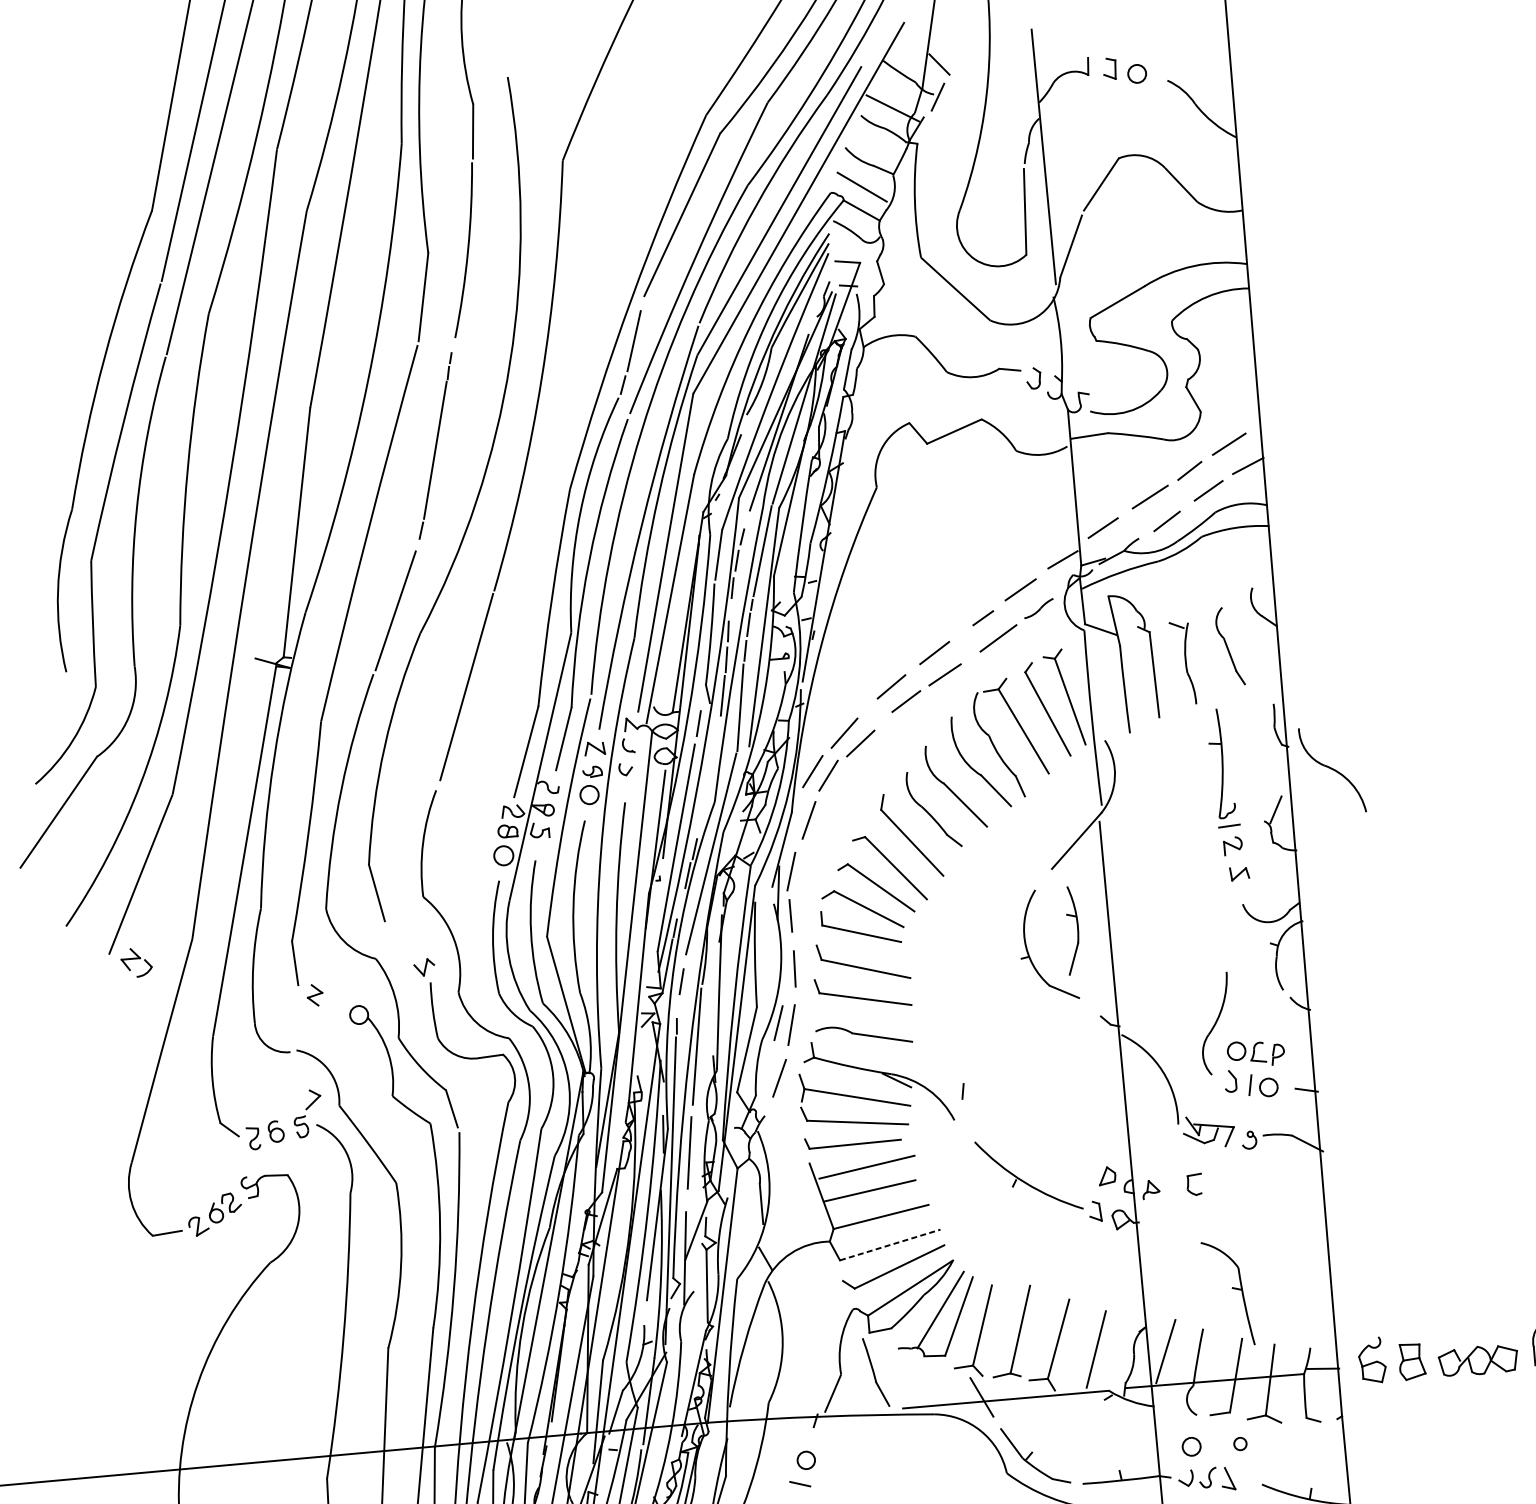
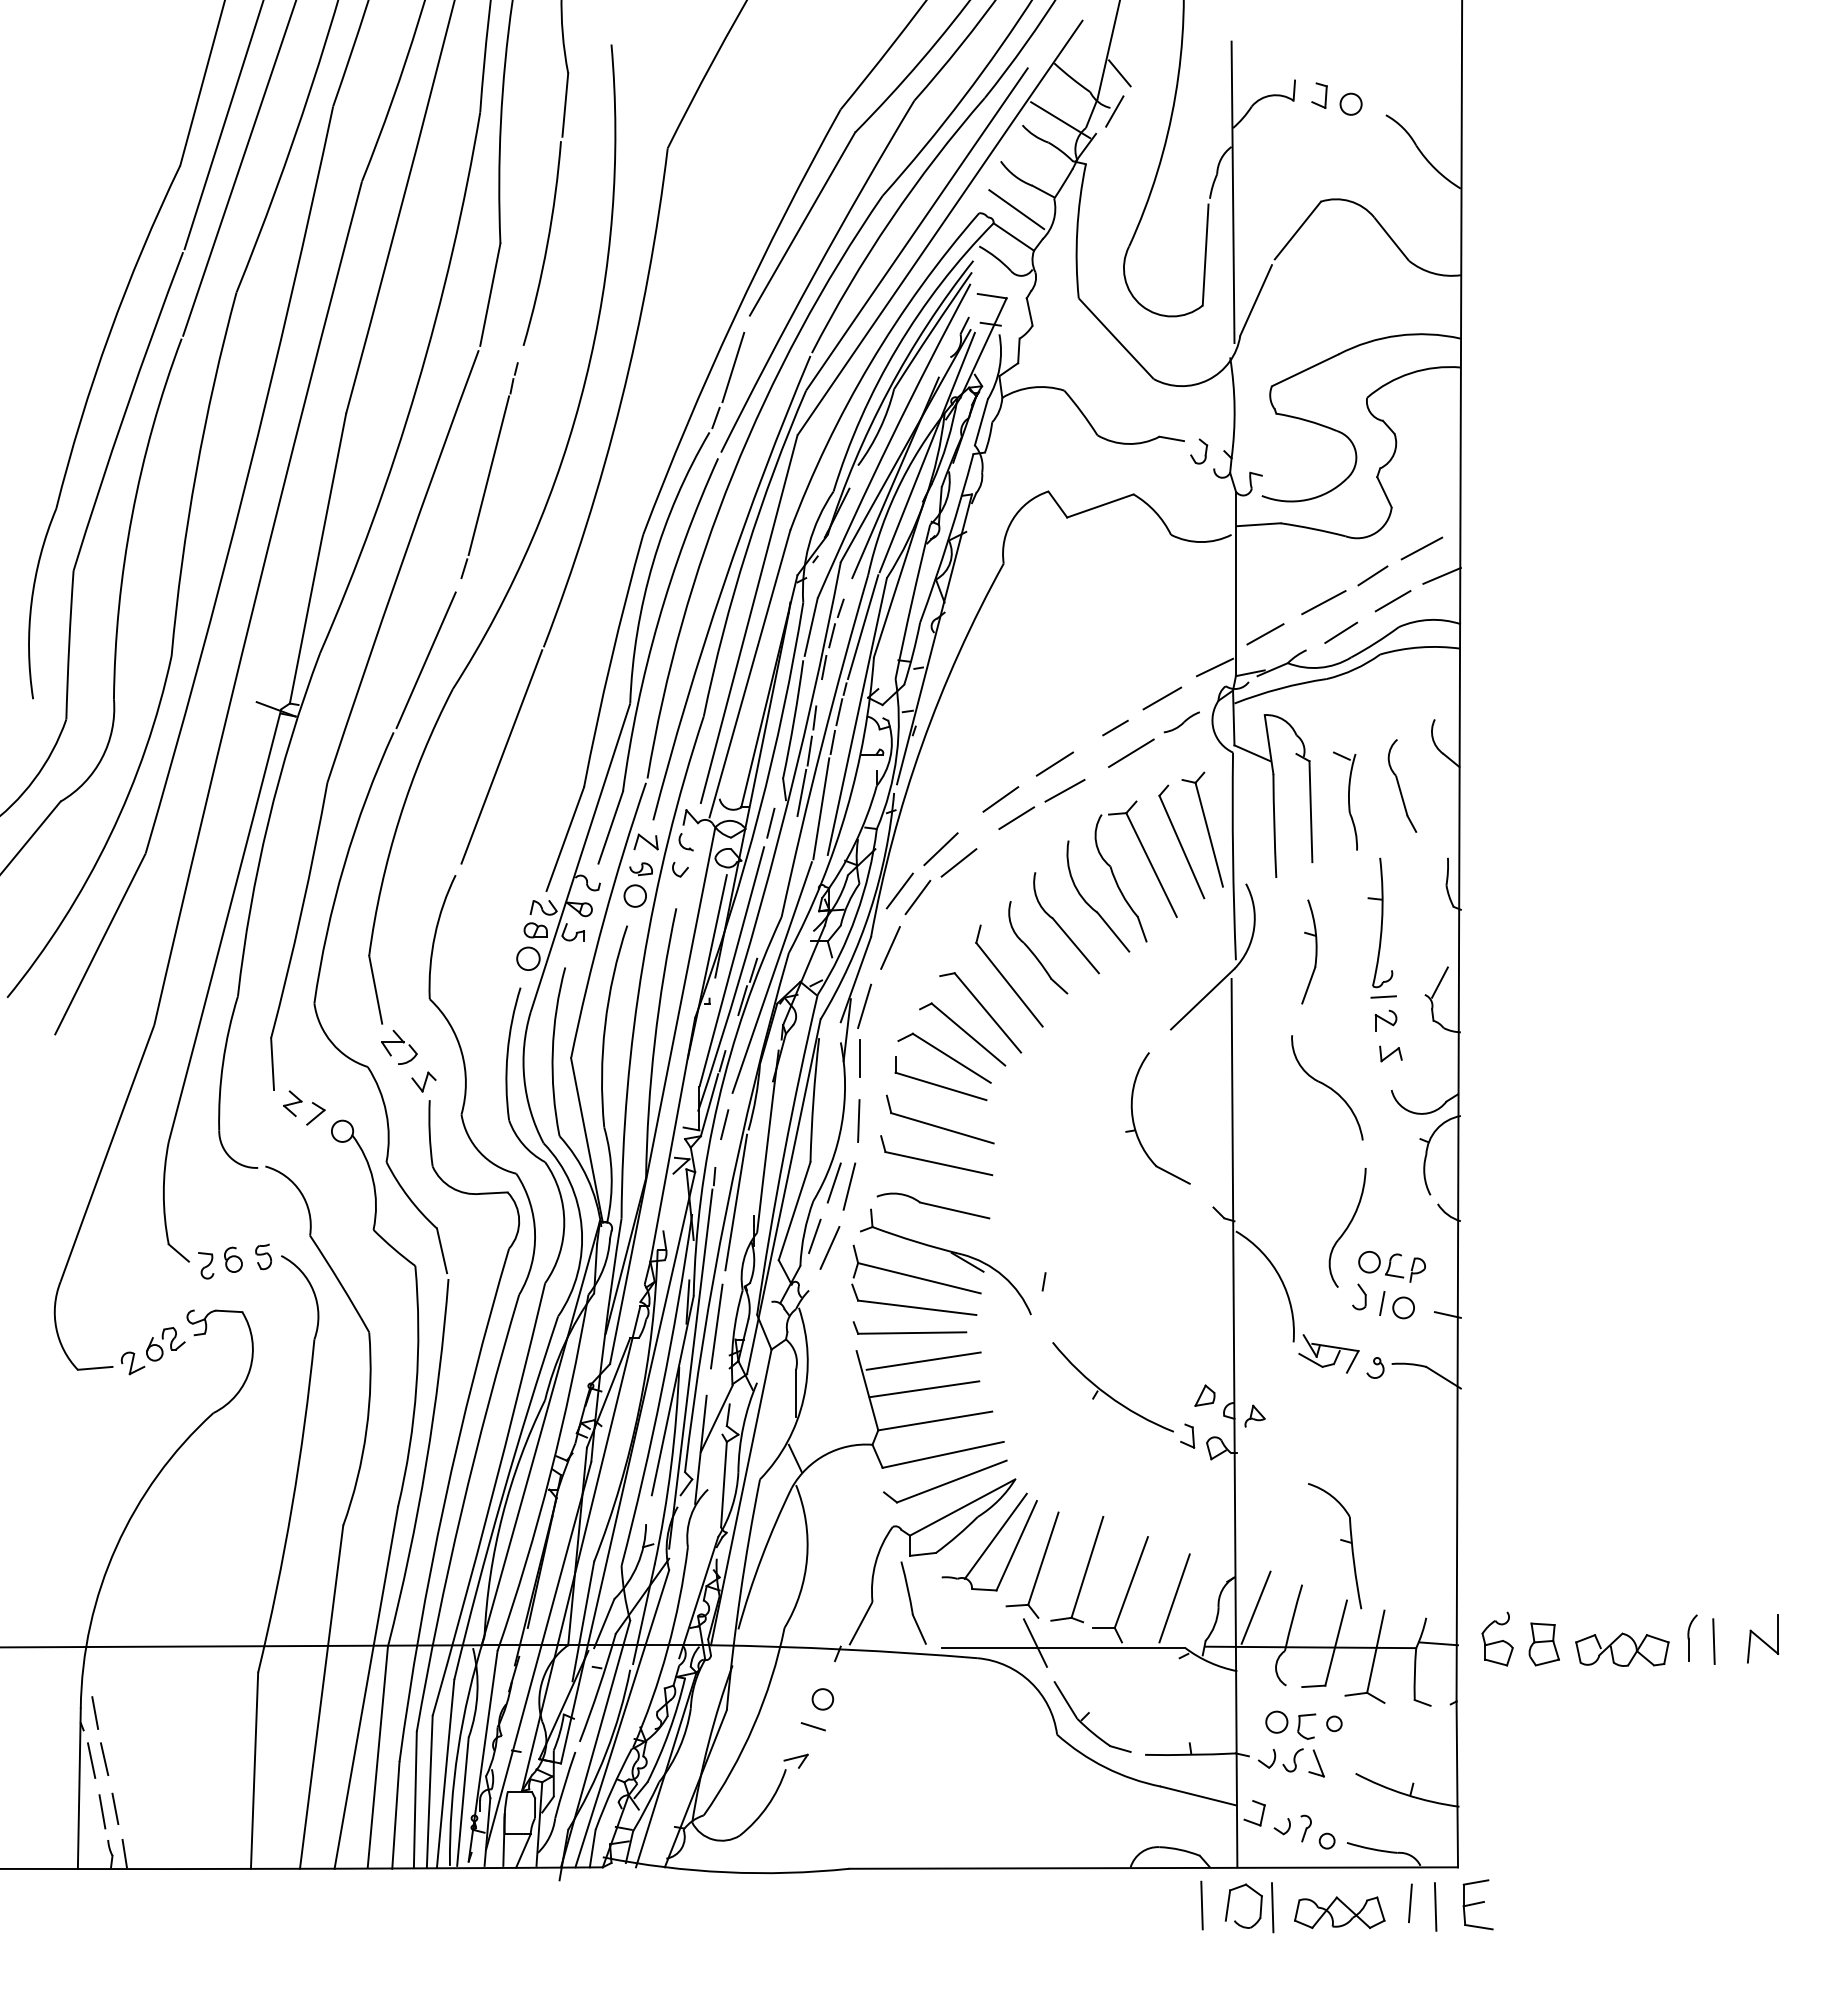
part: (1332, 769) -> (1327, 1087), moved
part: (1072, 930) -> (1309, 951), moved
part: (136, 961) -> (399, 1046), moved
line: (765, 1069) -> (814, 1236), added
part: (312, 1099) -> (315, 1113), moved
part: (1189, 1184) -> (1300, 1725), moved
line: (890, 1244) -> (943, 1454), dashed -> solid

